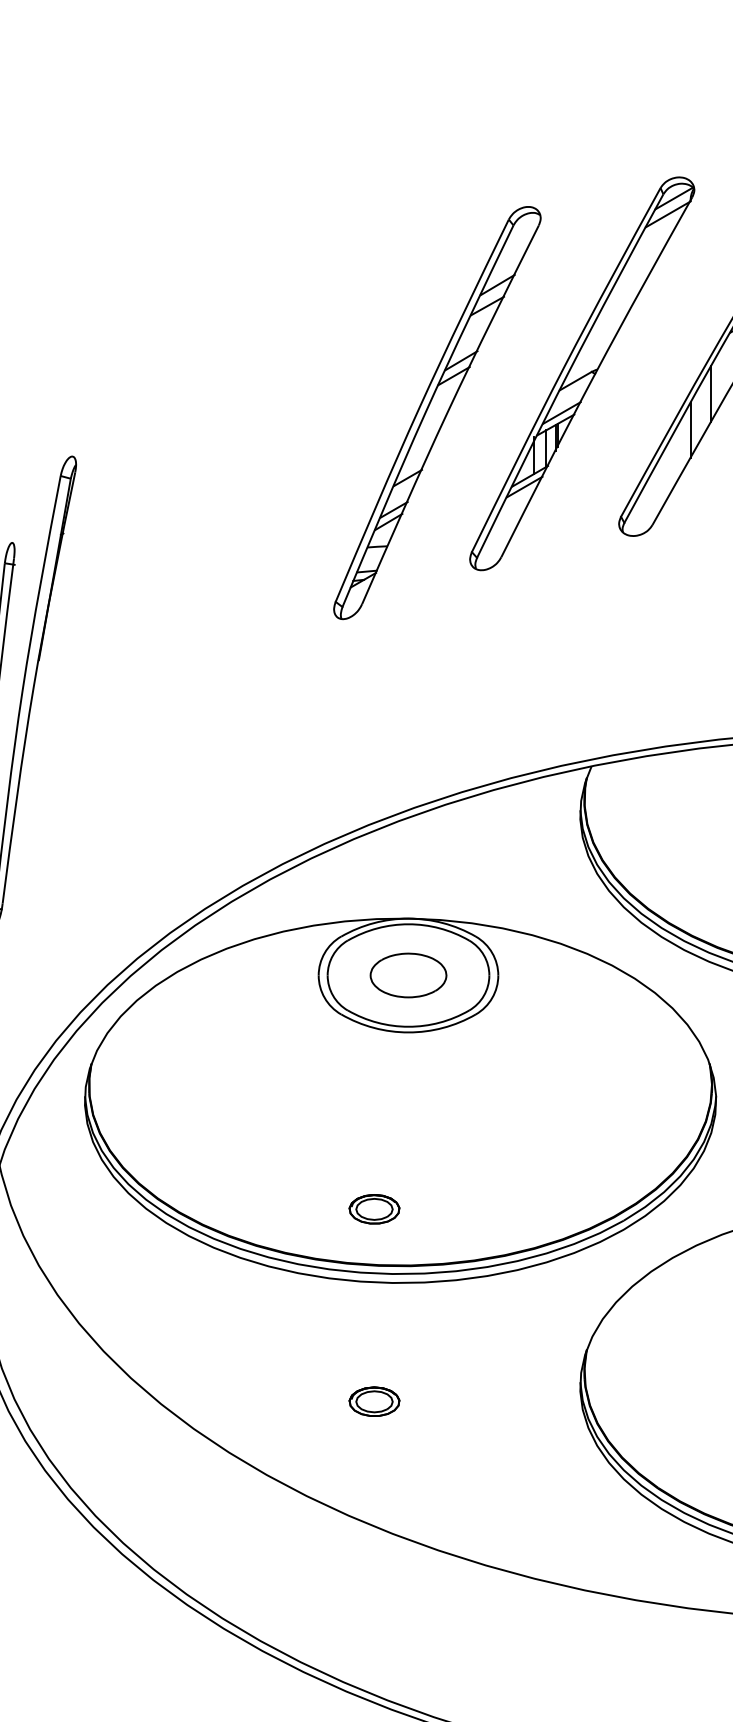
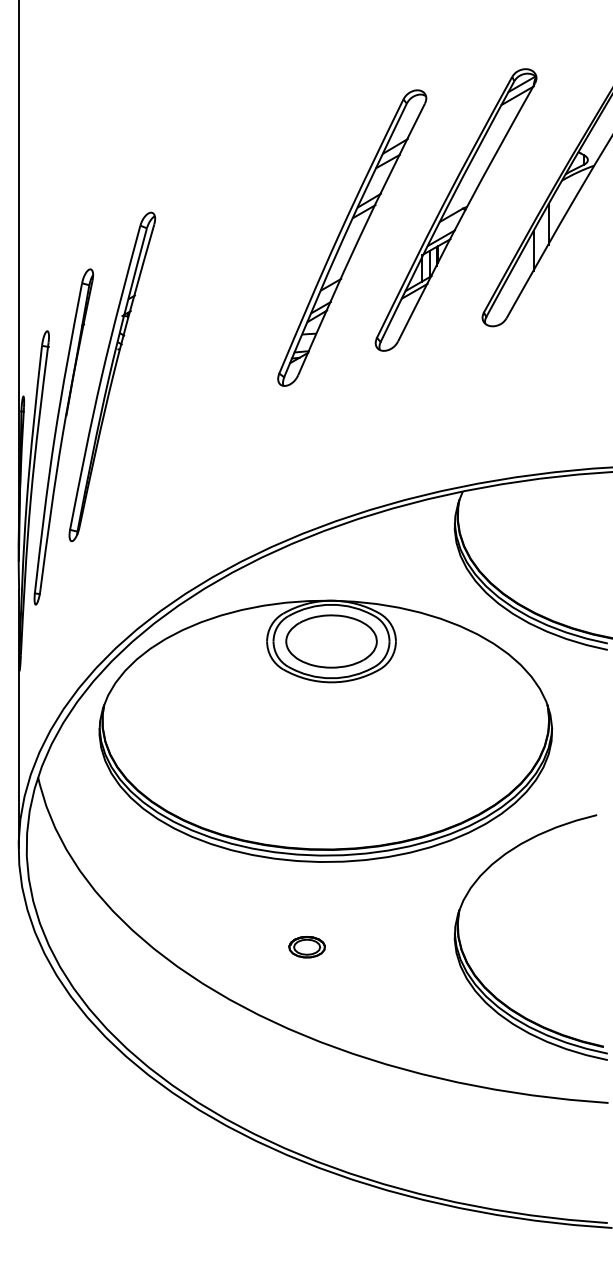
part: (103, 605) -> (112, 376), added
part: (408, 975) -> (331, 641), size x1.67
part: (373, 1209) -> (306, 809), removed

